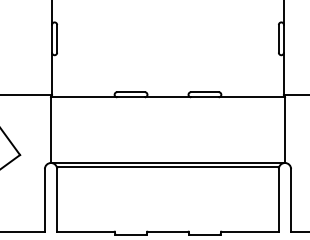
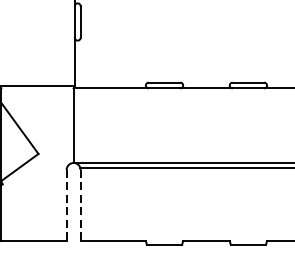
line: (44, 200) -> (66, 205), solid -> dashed
line: (57, 200) -> (80, 205), solid -> dashed

